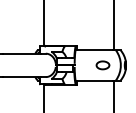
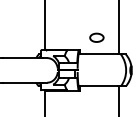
part: (102, 65) -> (96, 37), moved

